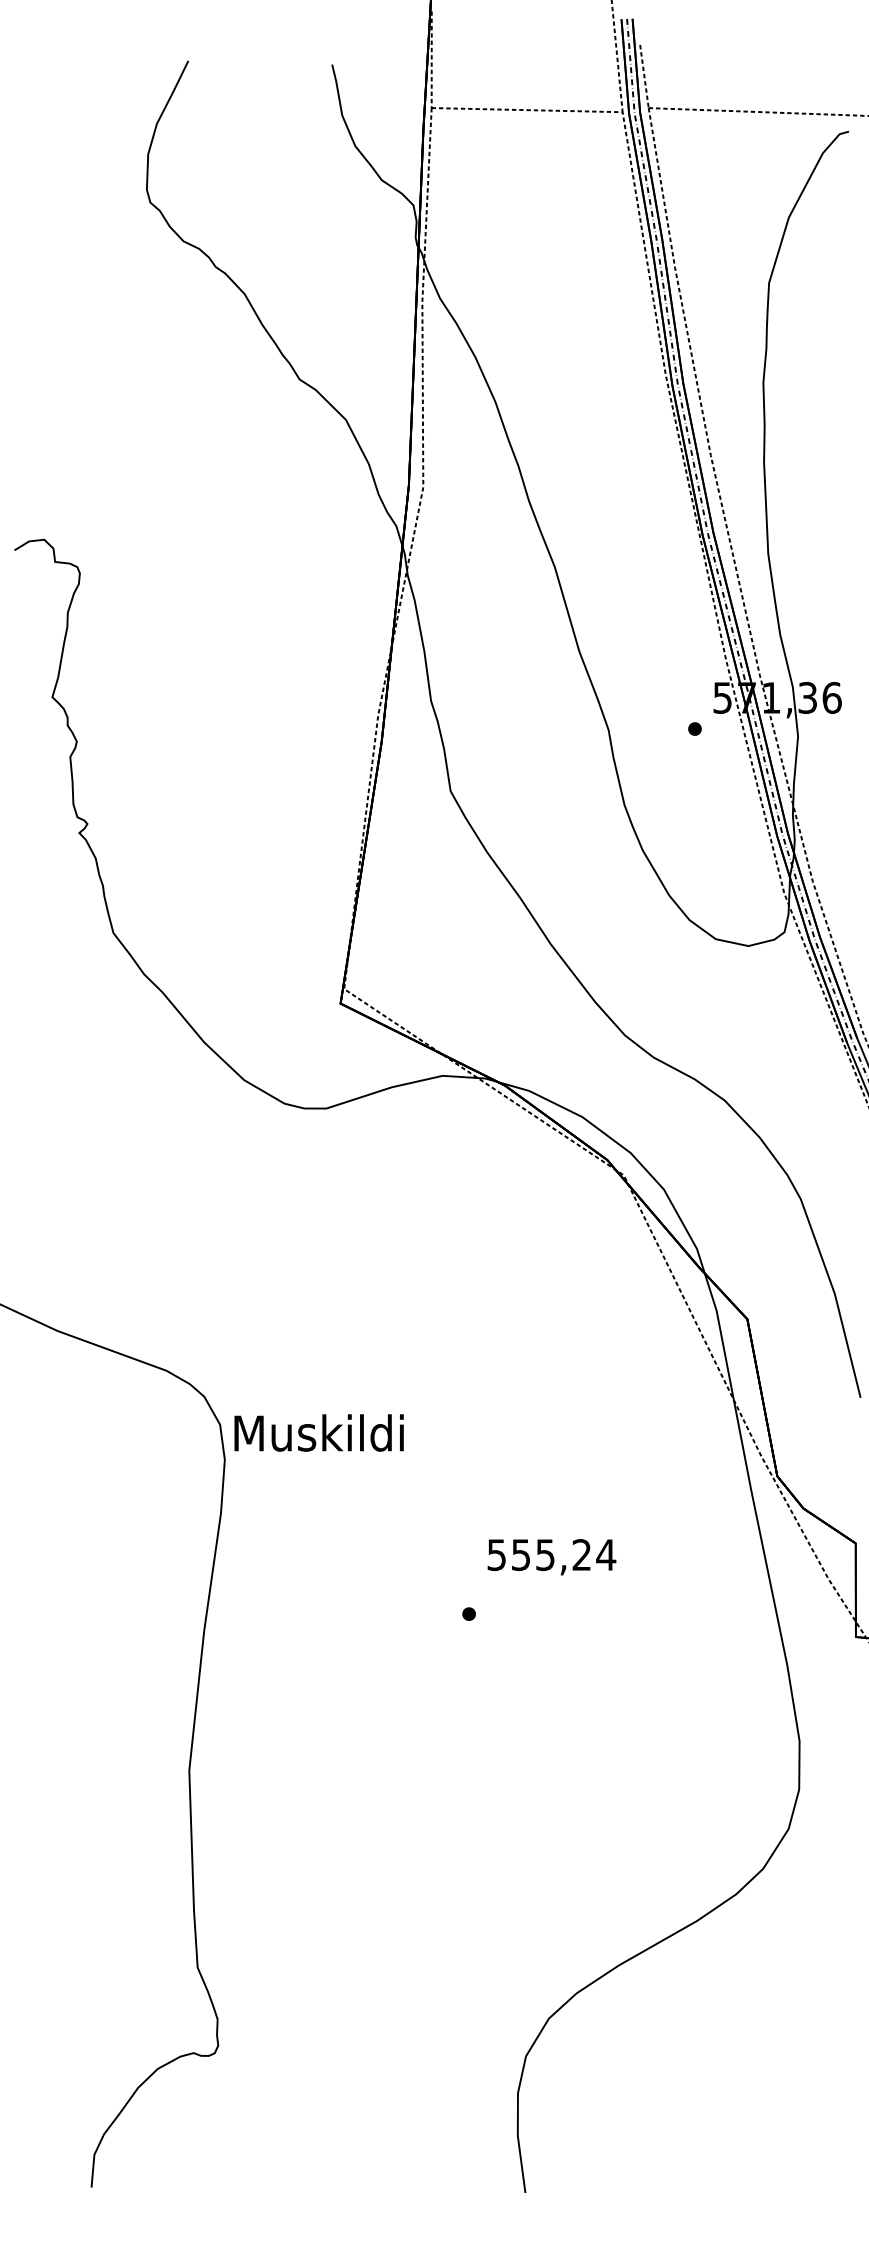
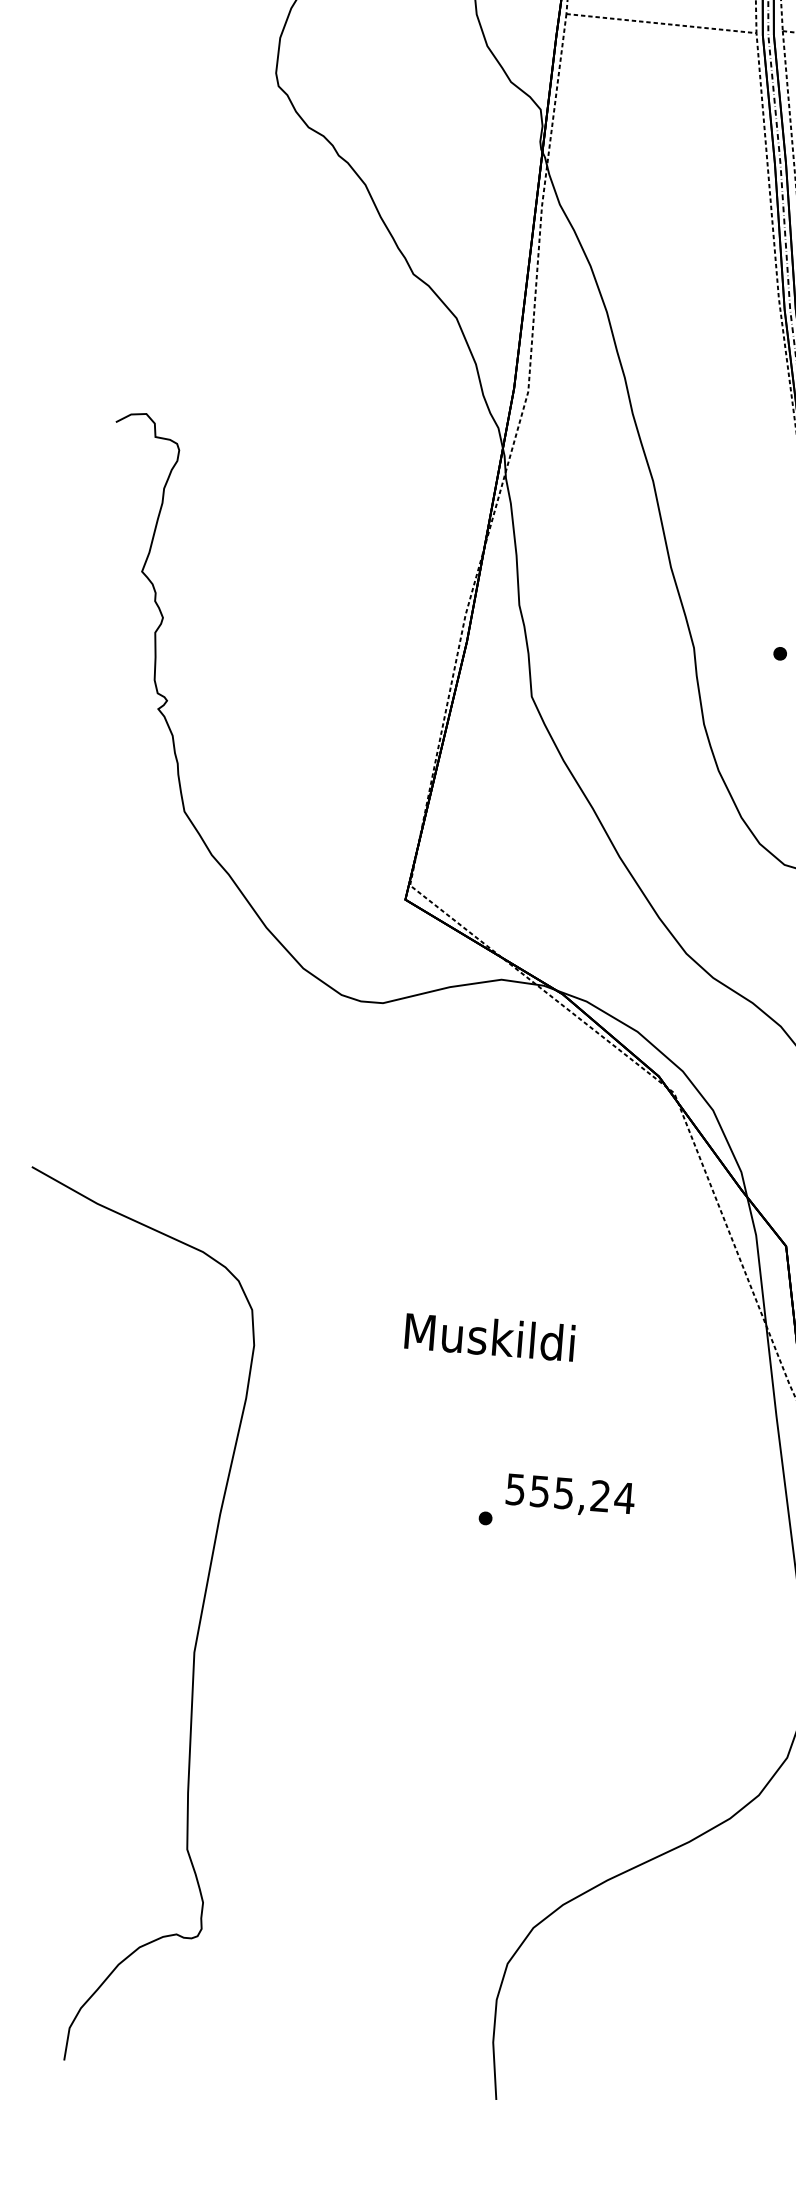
text: (318, 1432) -> (489, 1336), moved
text: (551, 1557) -> (569, 1496), moved

